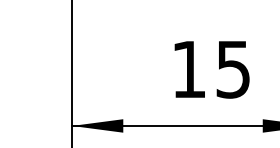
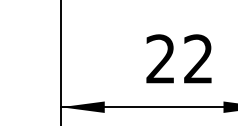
text: (210, 69) -> (179, 59), 15 -> 22

